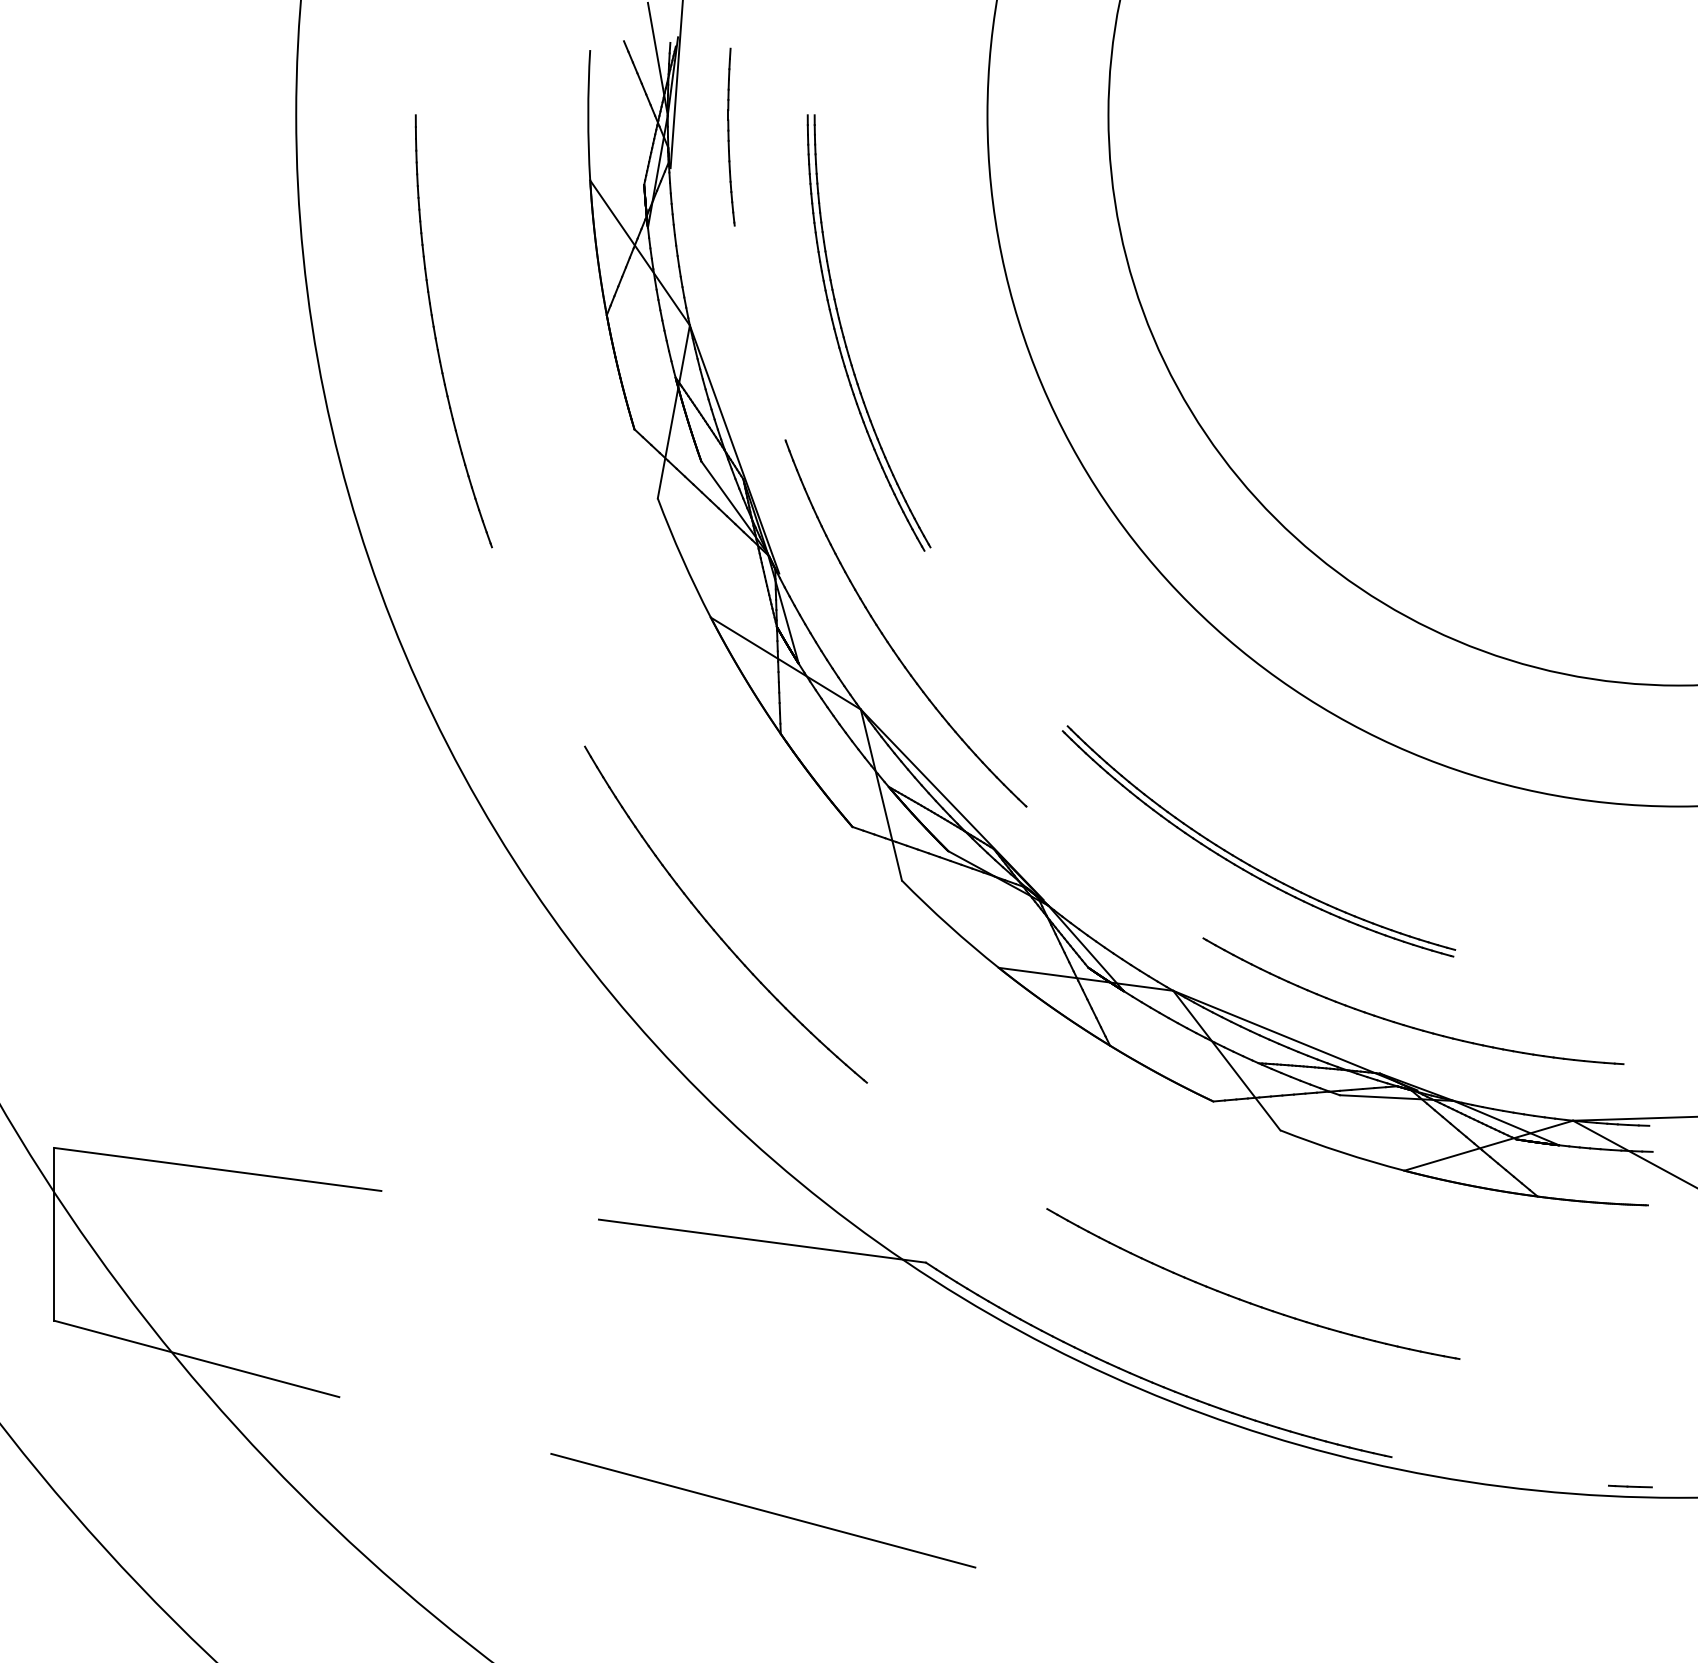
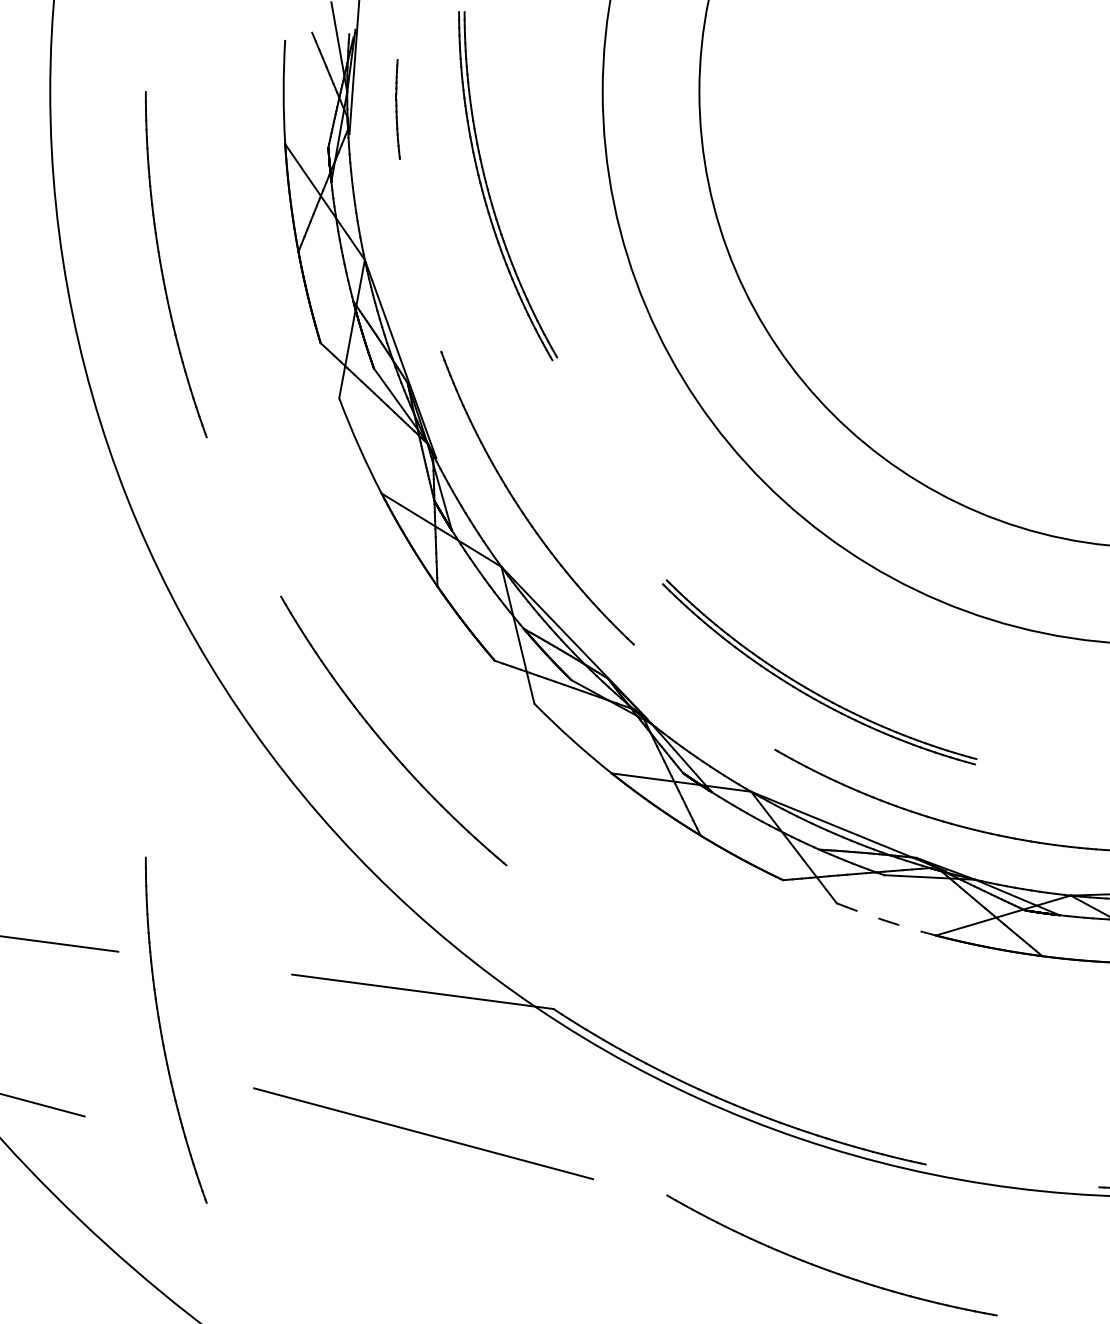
part: (731, 136) -> (398, 108), size x0.7
part: (845, 339) -> (489, 191), moved
arc: (1341, 1152) -> (885, 920), solid -> dashed
part: (436, 1293) -> (162, 1033), added
part: (1248, 1301) -> (828, 1269), moved
line: (763, 1510) -> (423, 1133), moved

